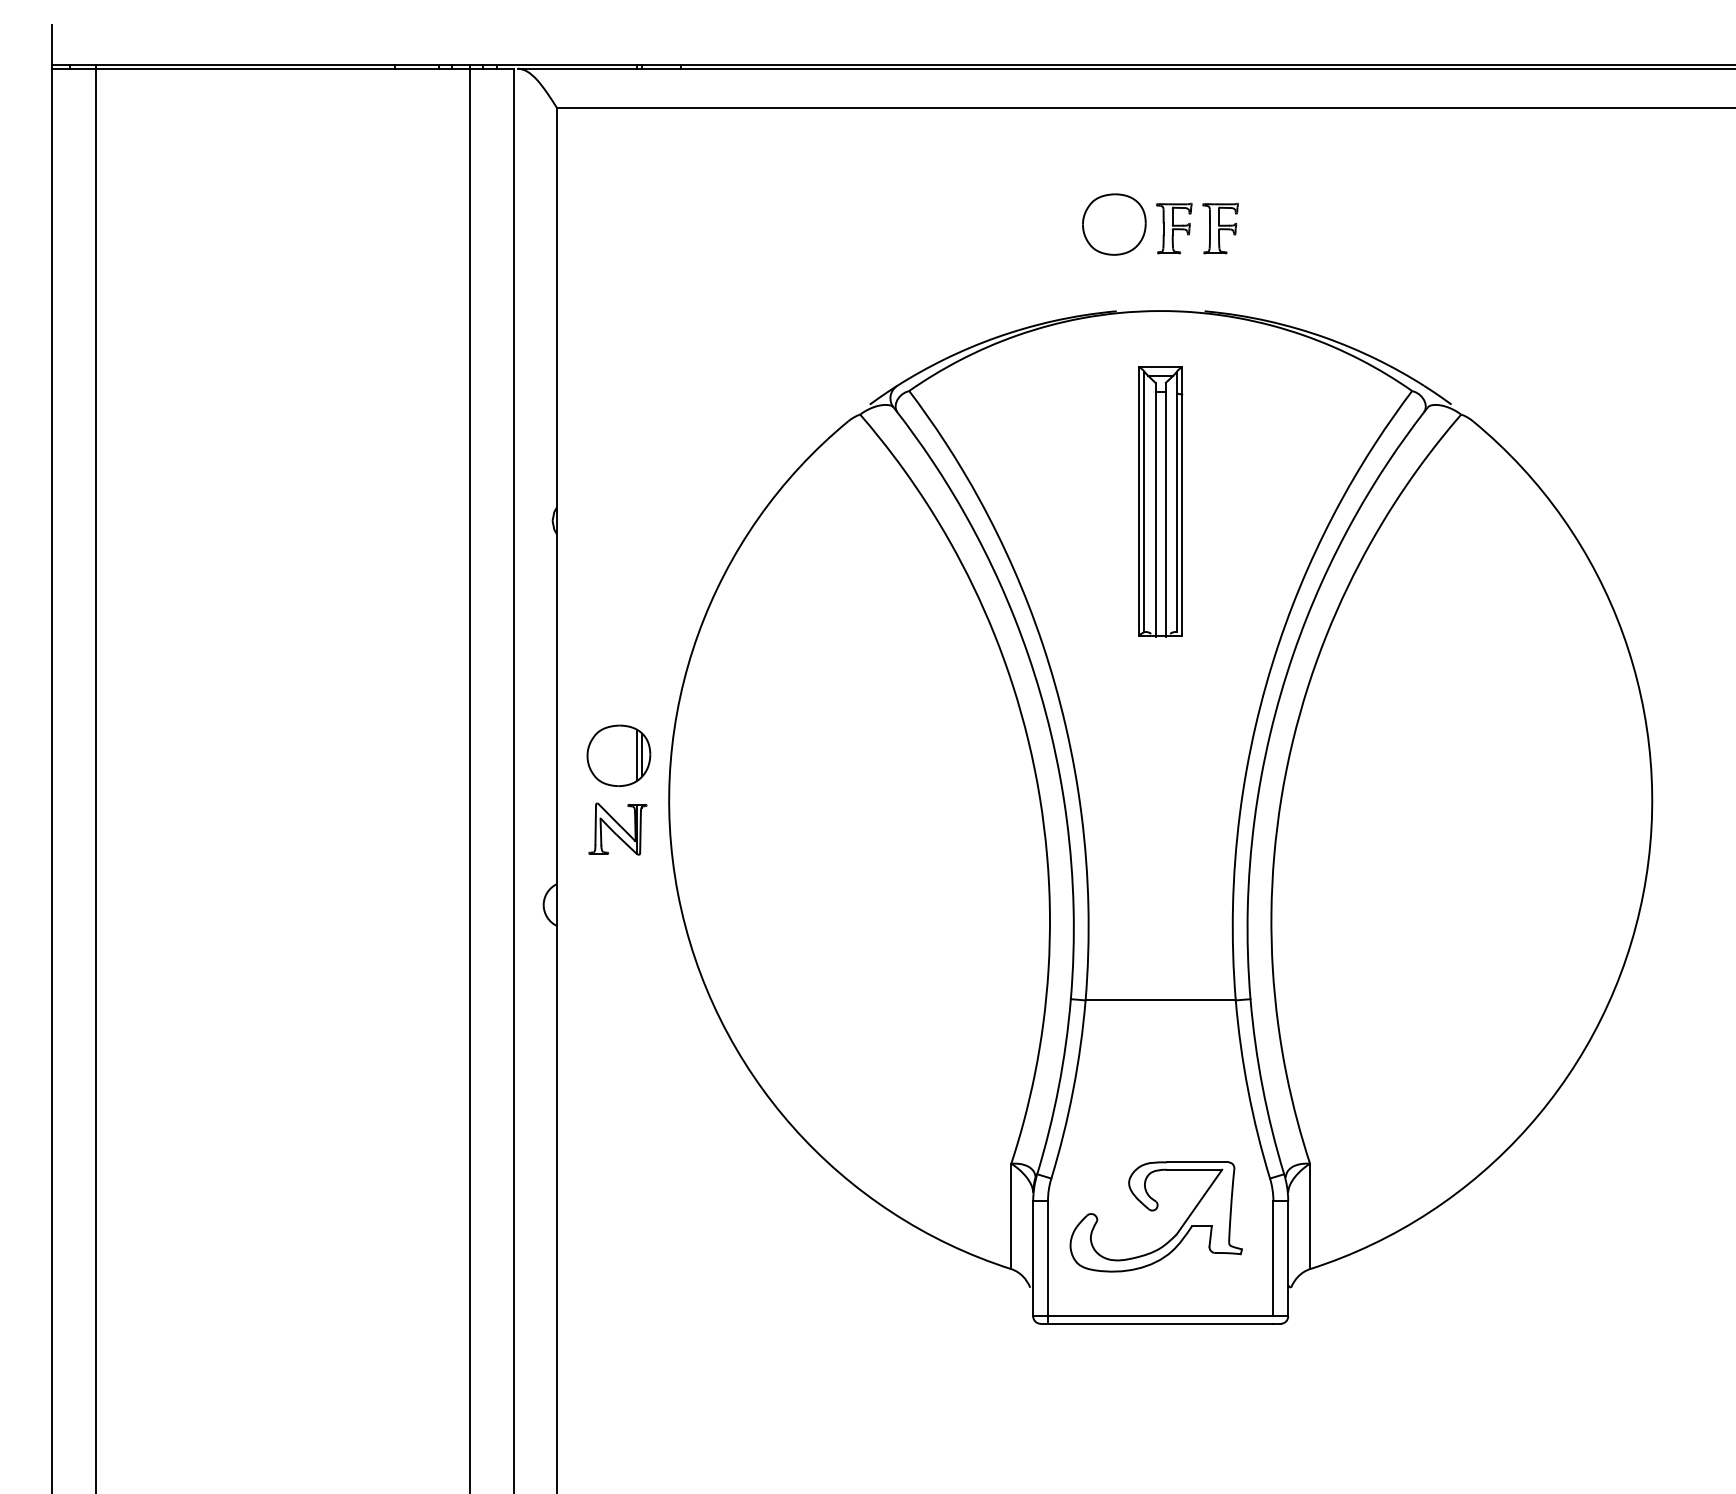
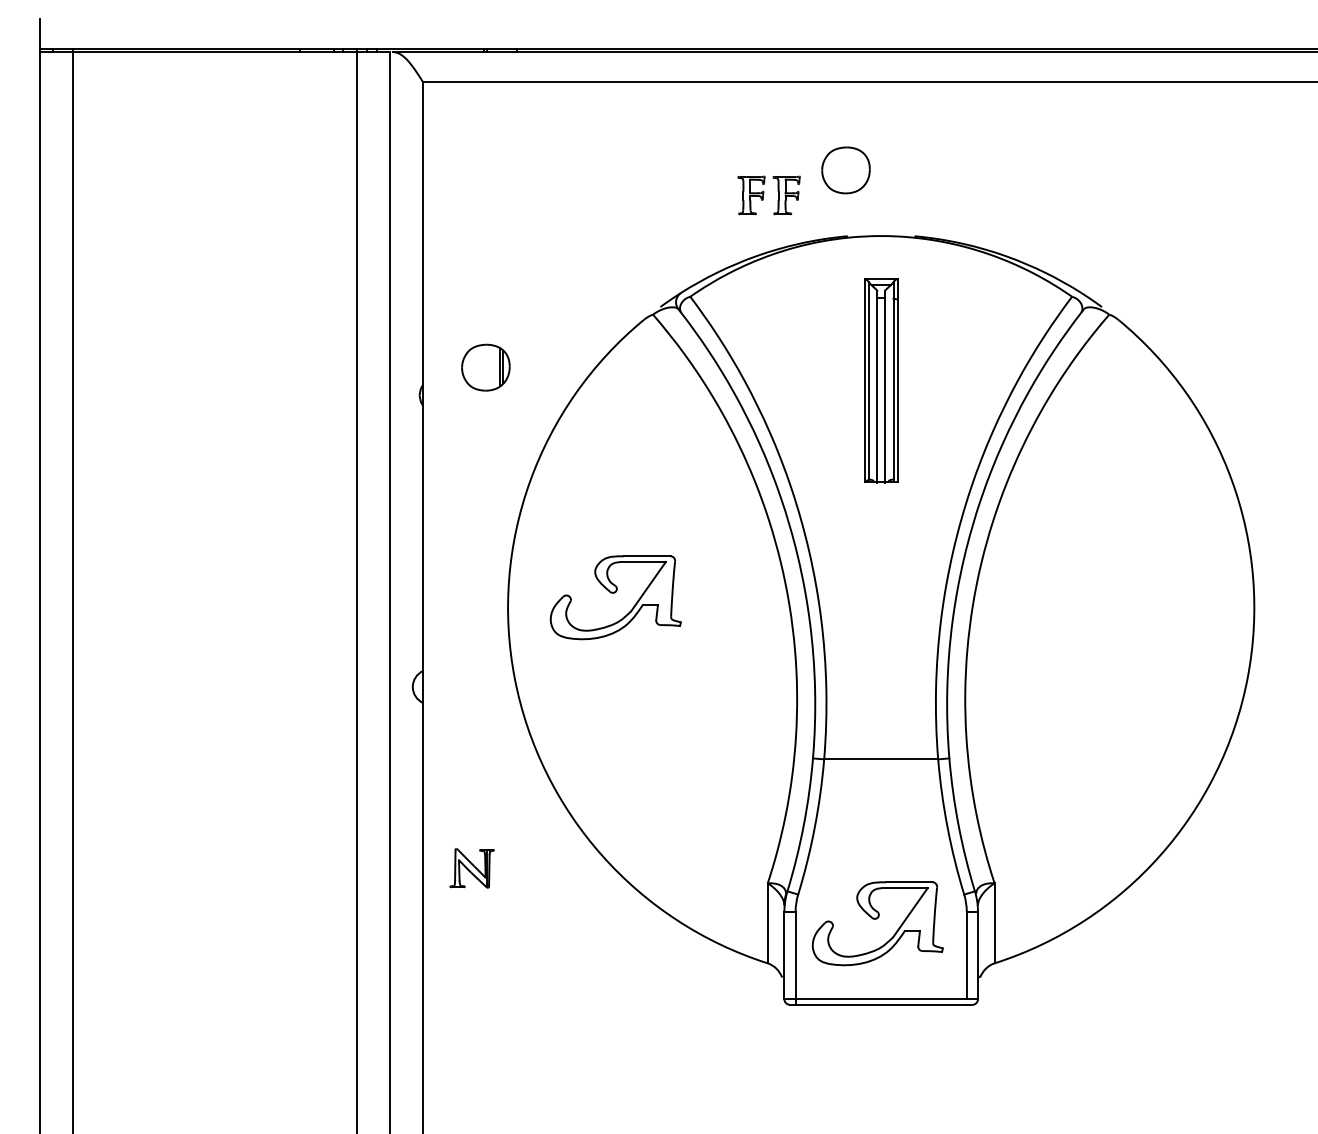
part: (1196, 228) -> (768, 195), moved
part: (618, 755) -> (485, 367), moved
part: (810, 787) -> (615, 597), added
part: (617, 829) -> (471, 868), moved

